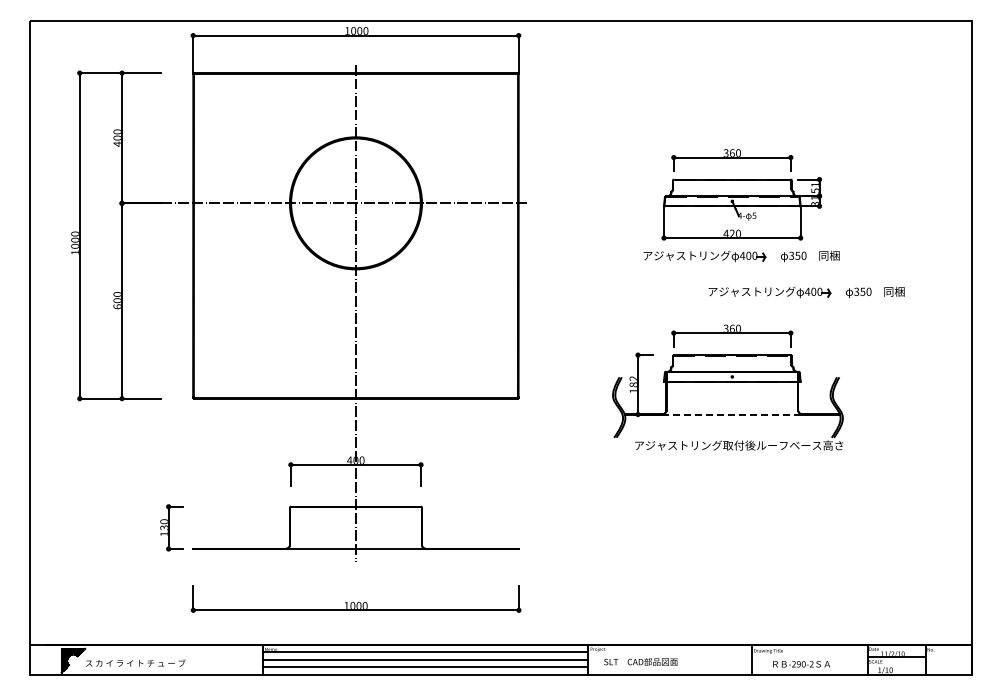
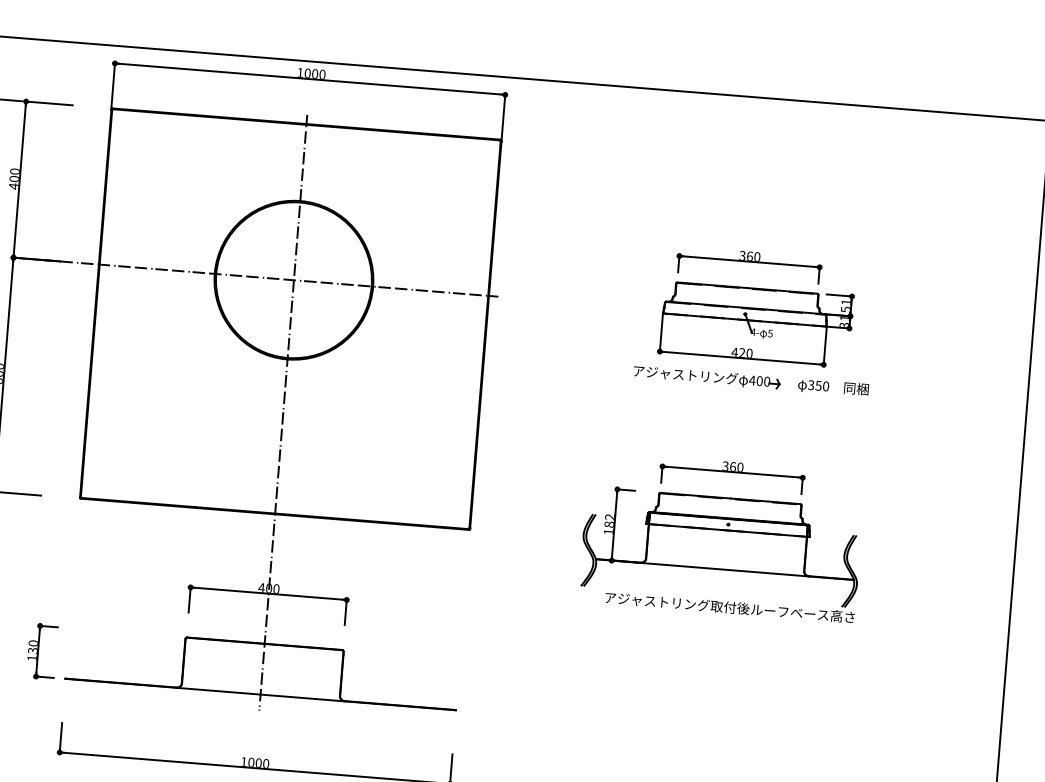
part: (806, 292) -> (825, 430), removed
line: (732, 414) -> (724, 569), dashed -> solid

